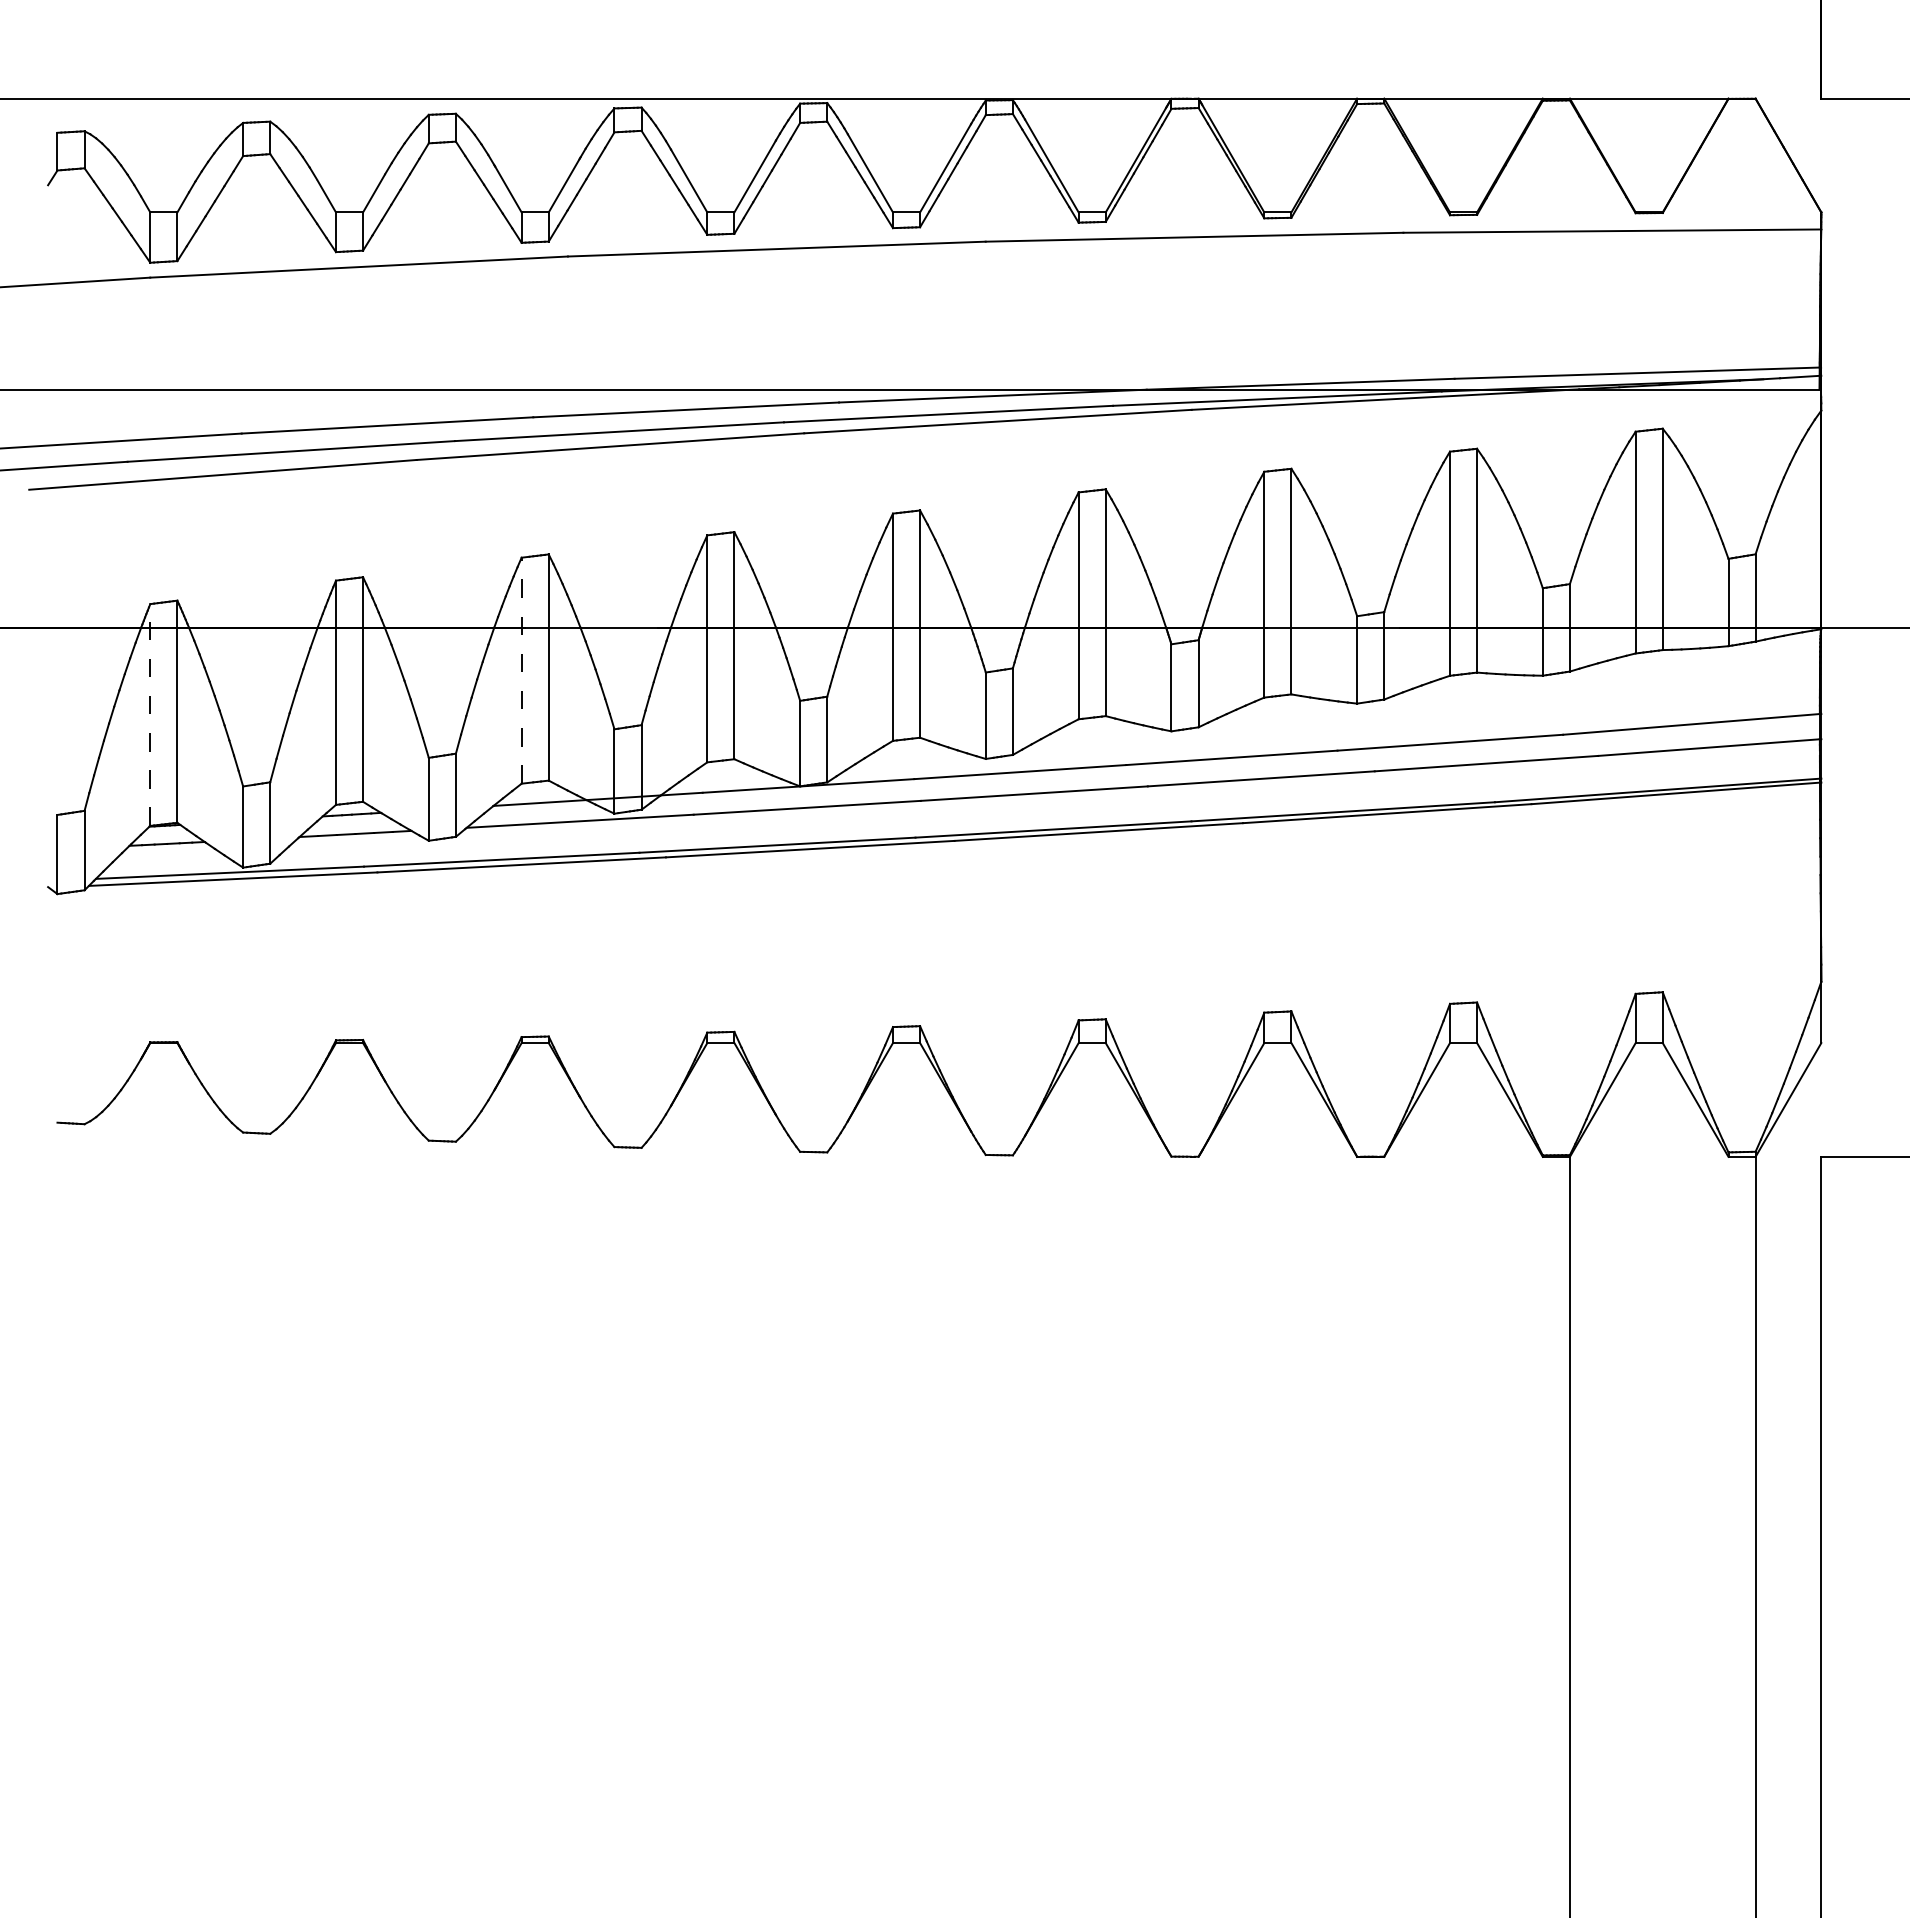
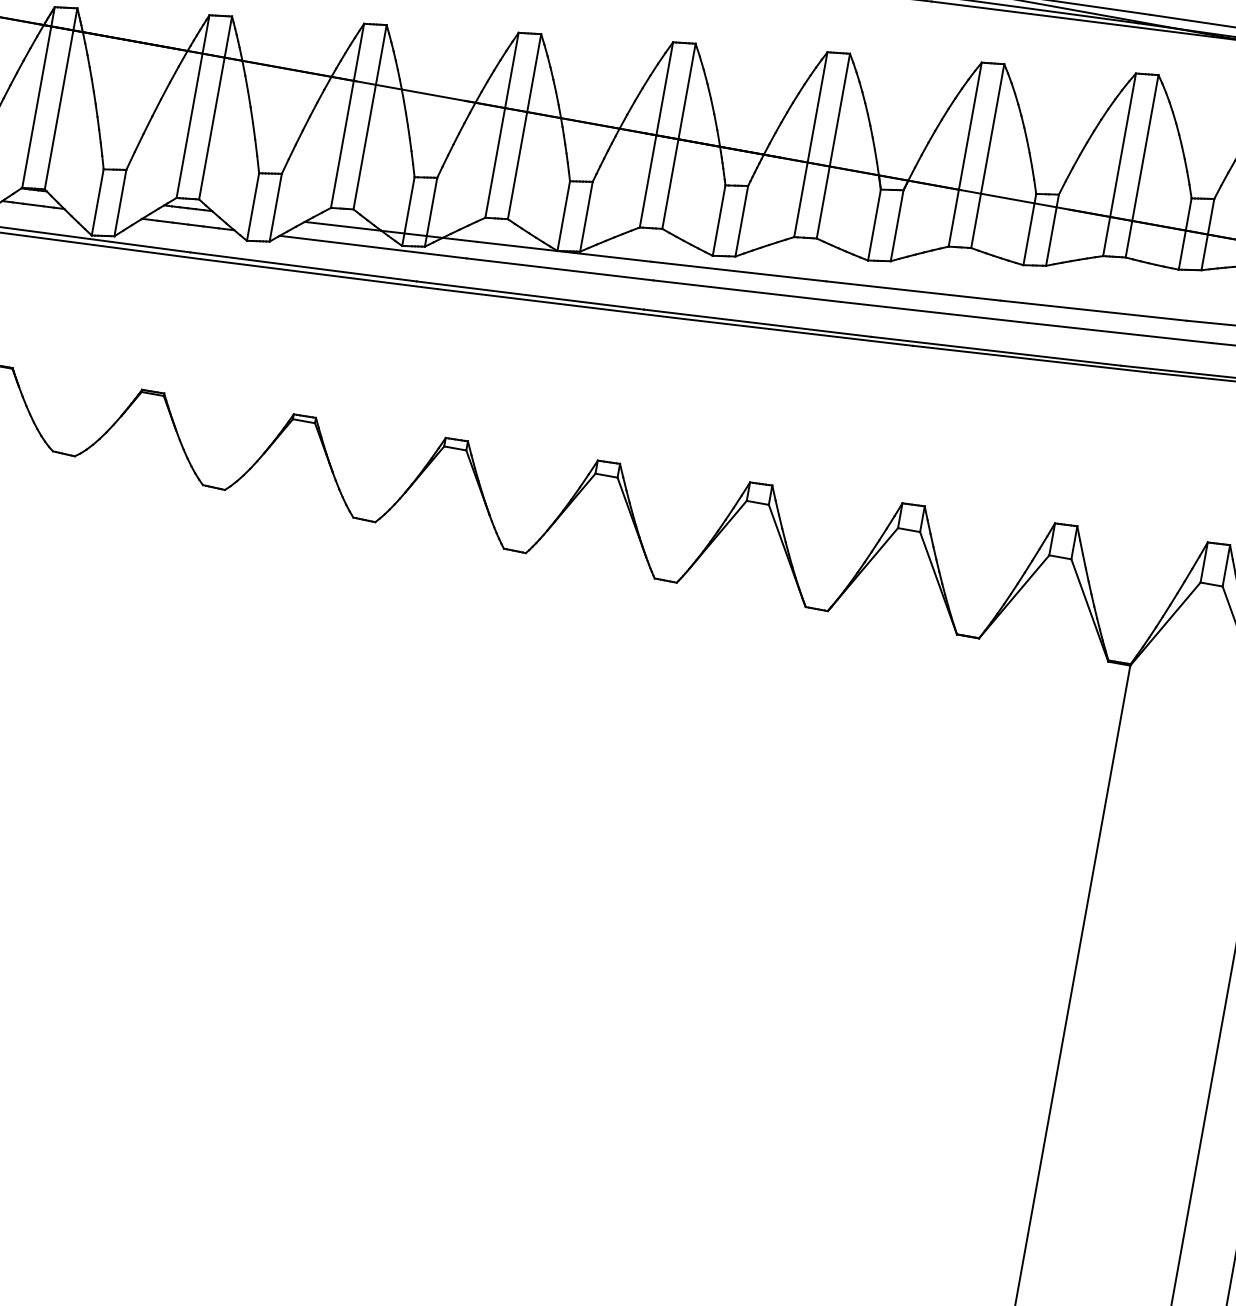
line: (521, 670) -> (347, 115), dashed -> solid
line: (150, 715) -> (38, 97), dashed -> solid

